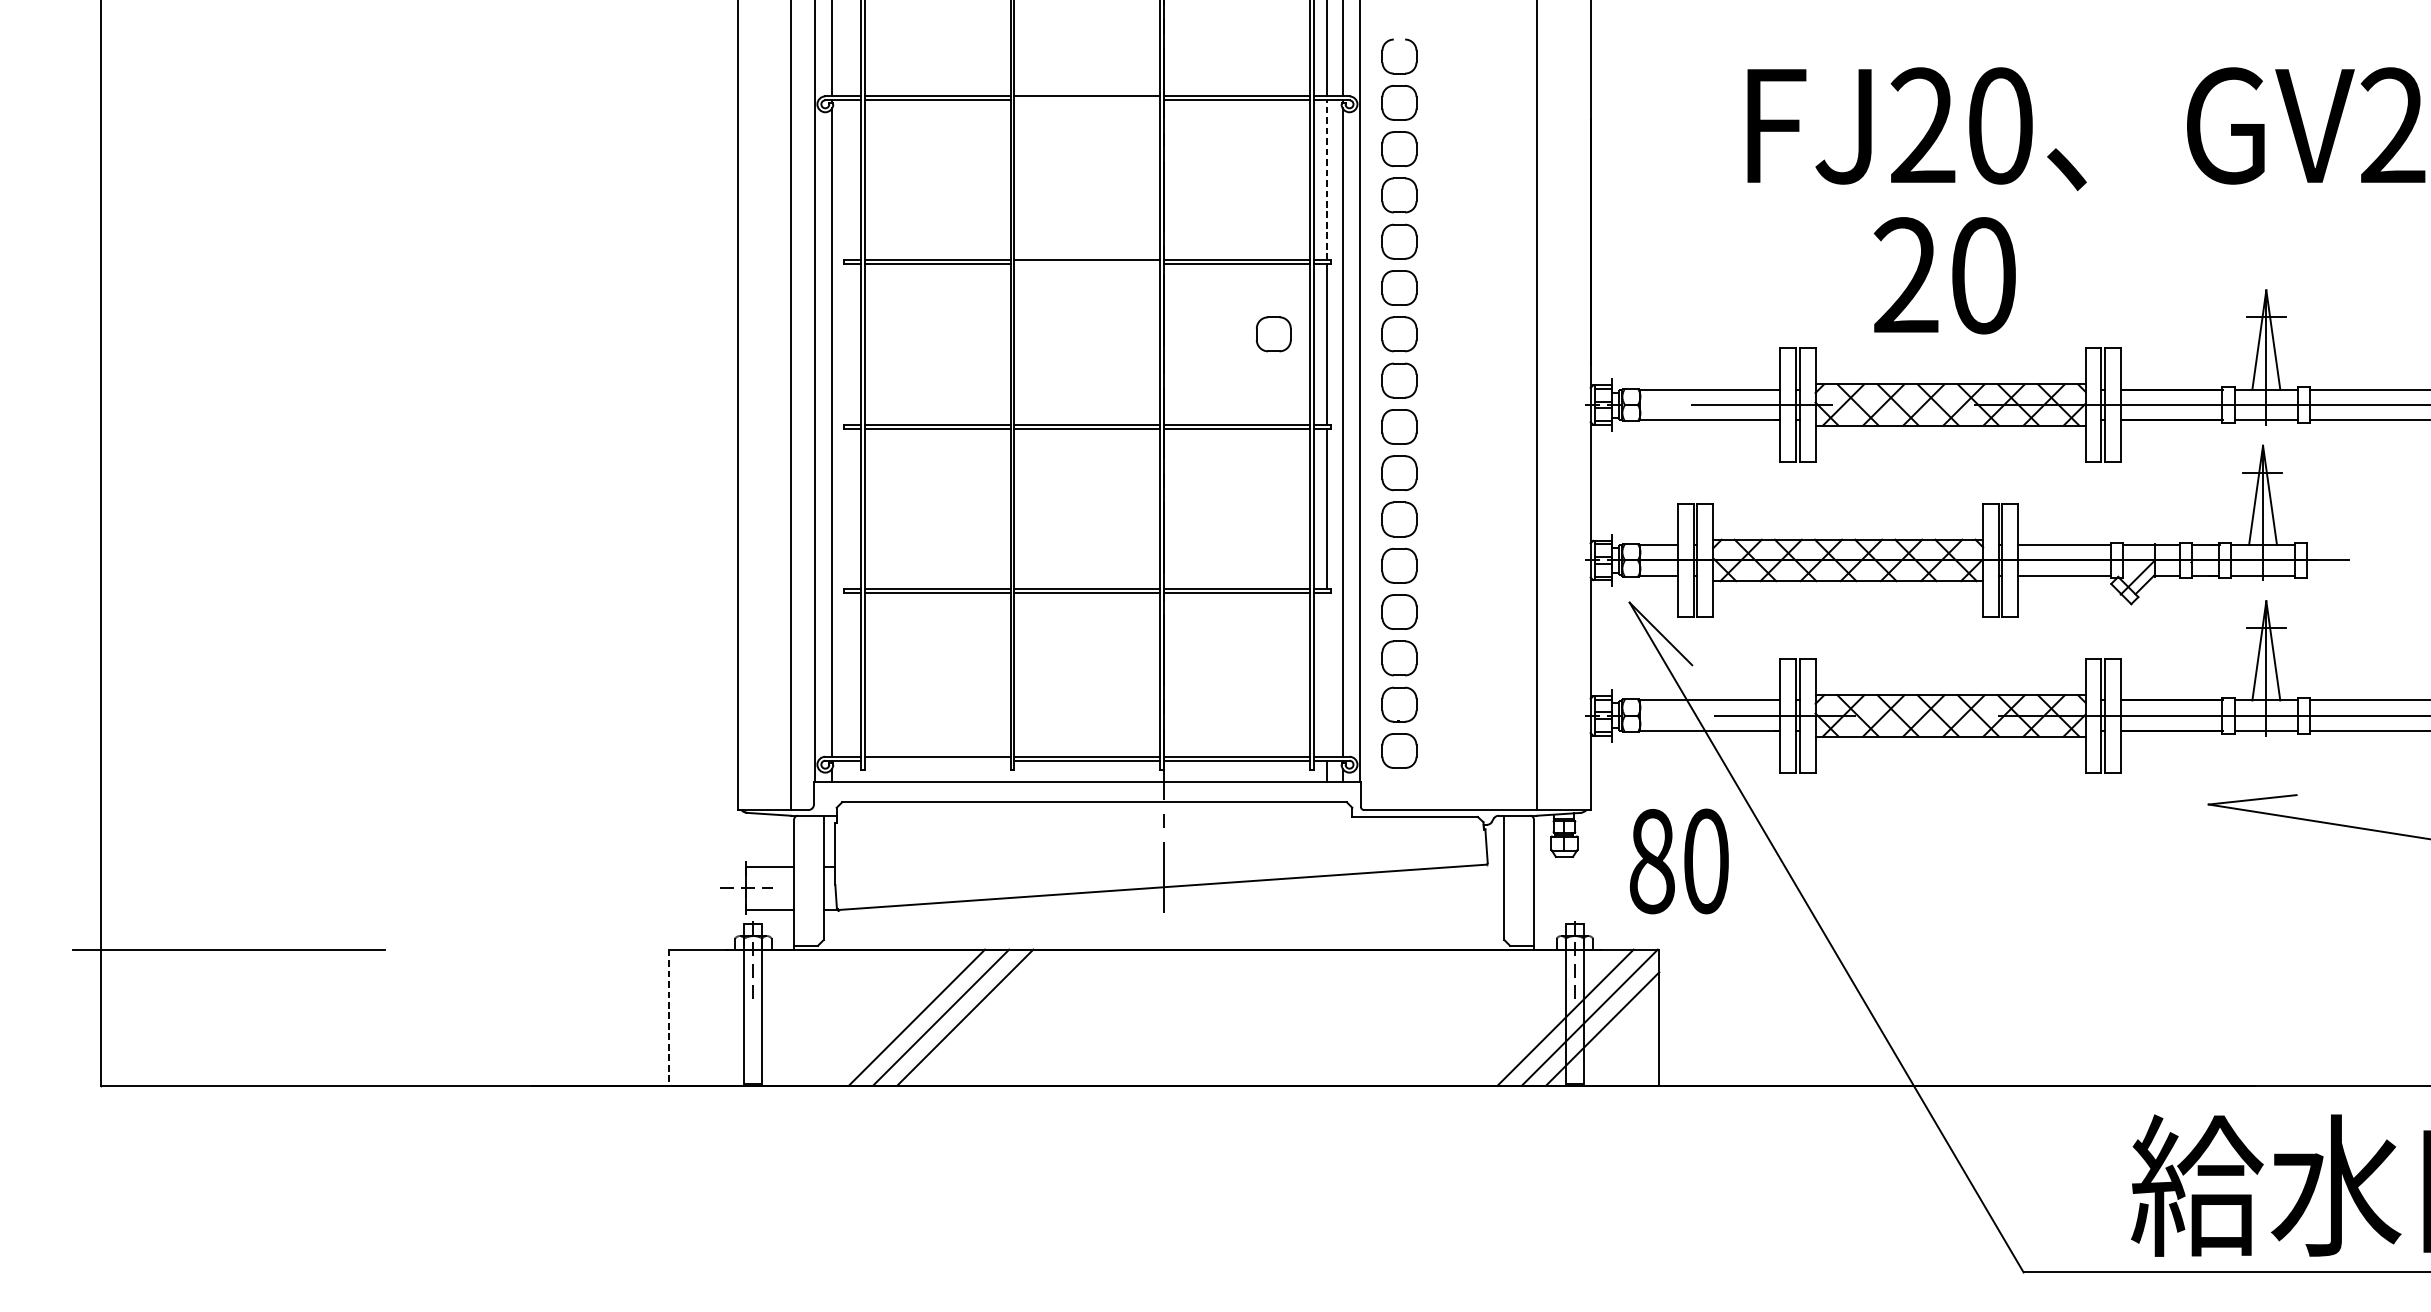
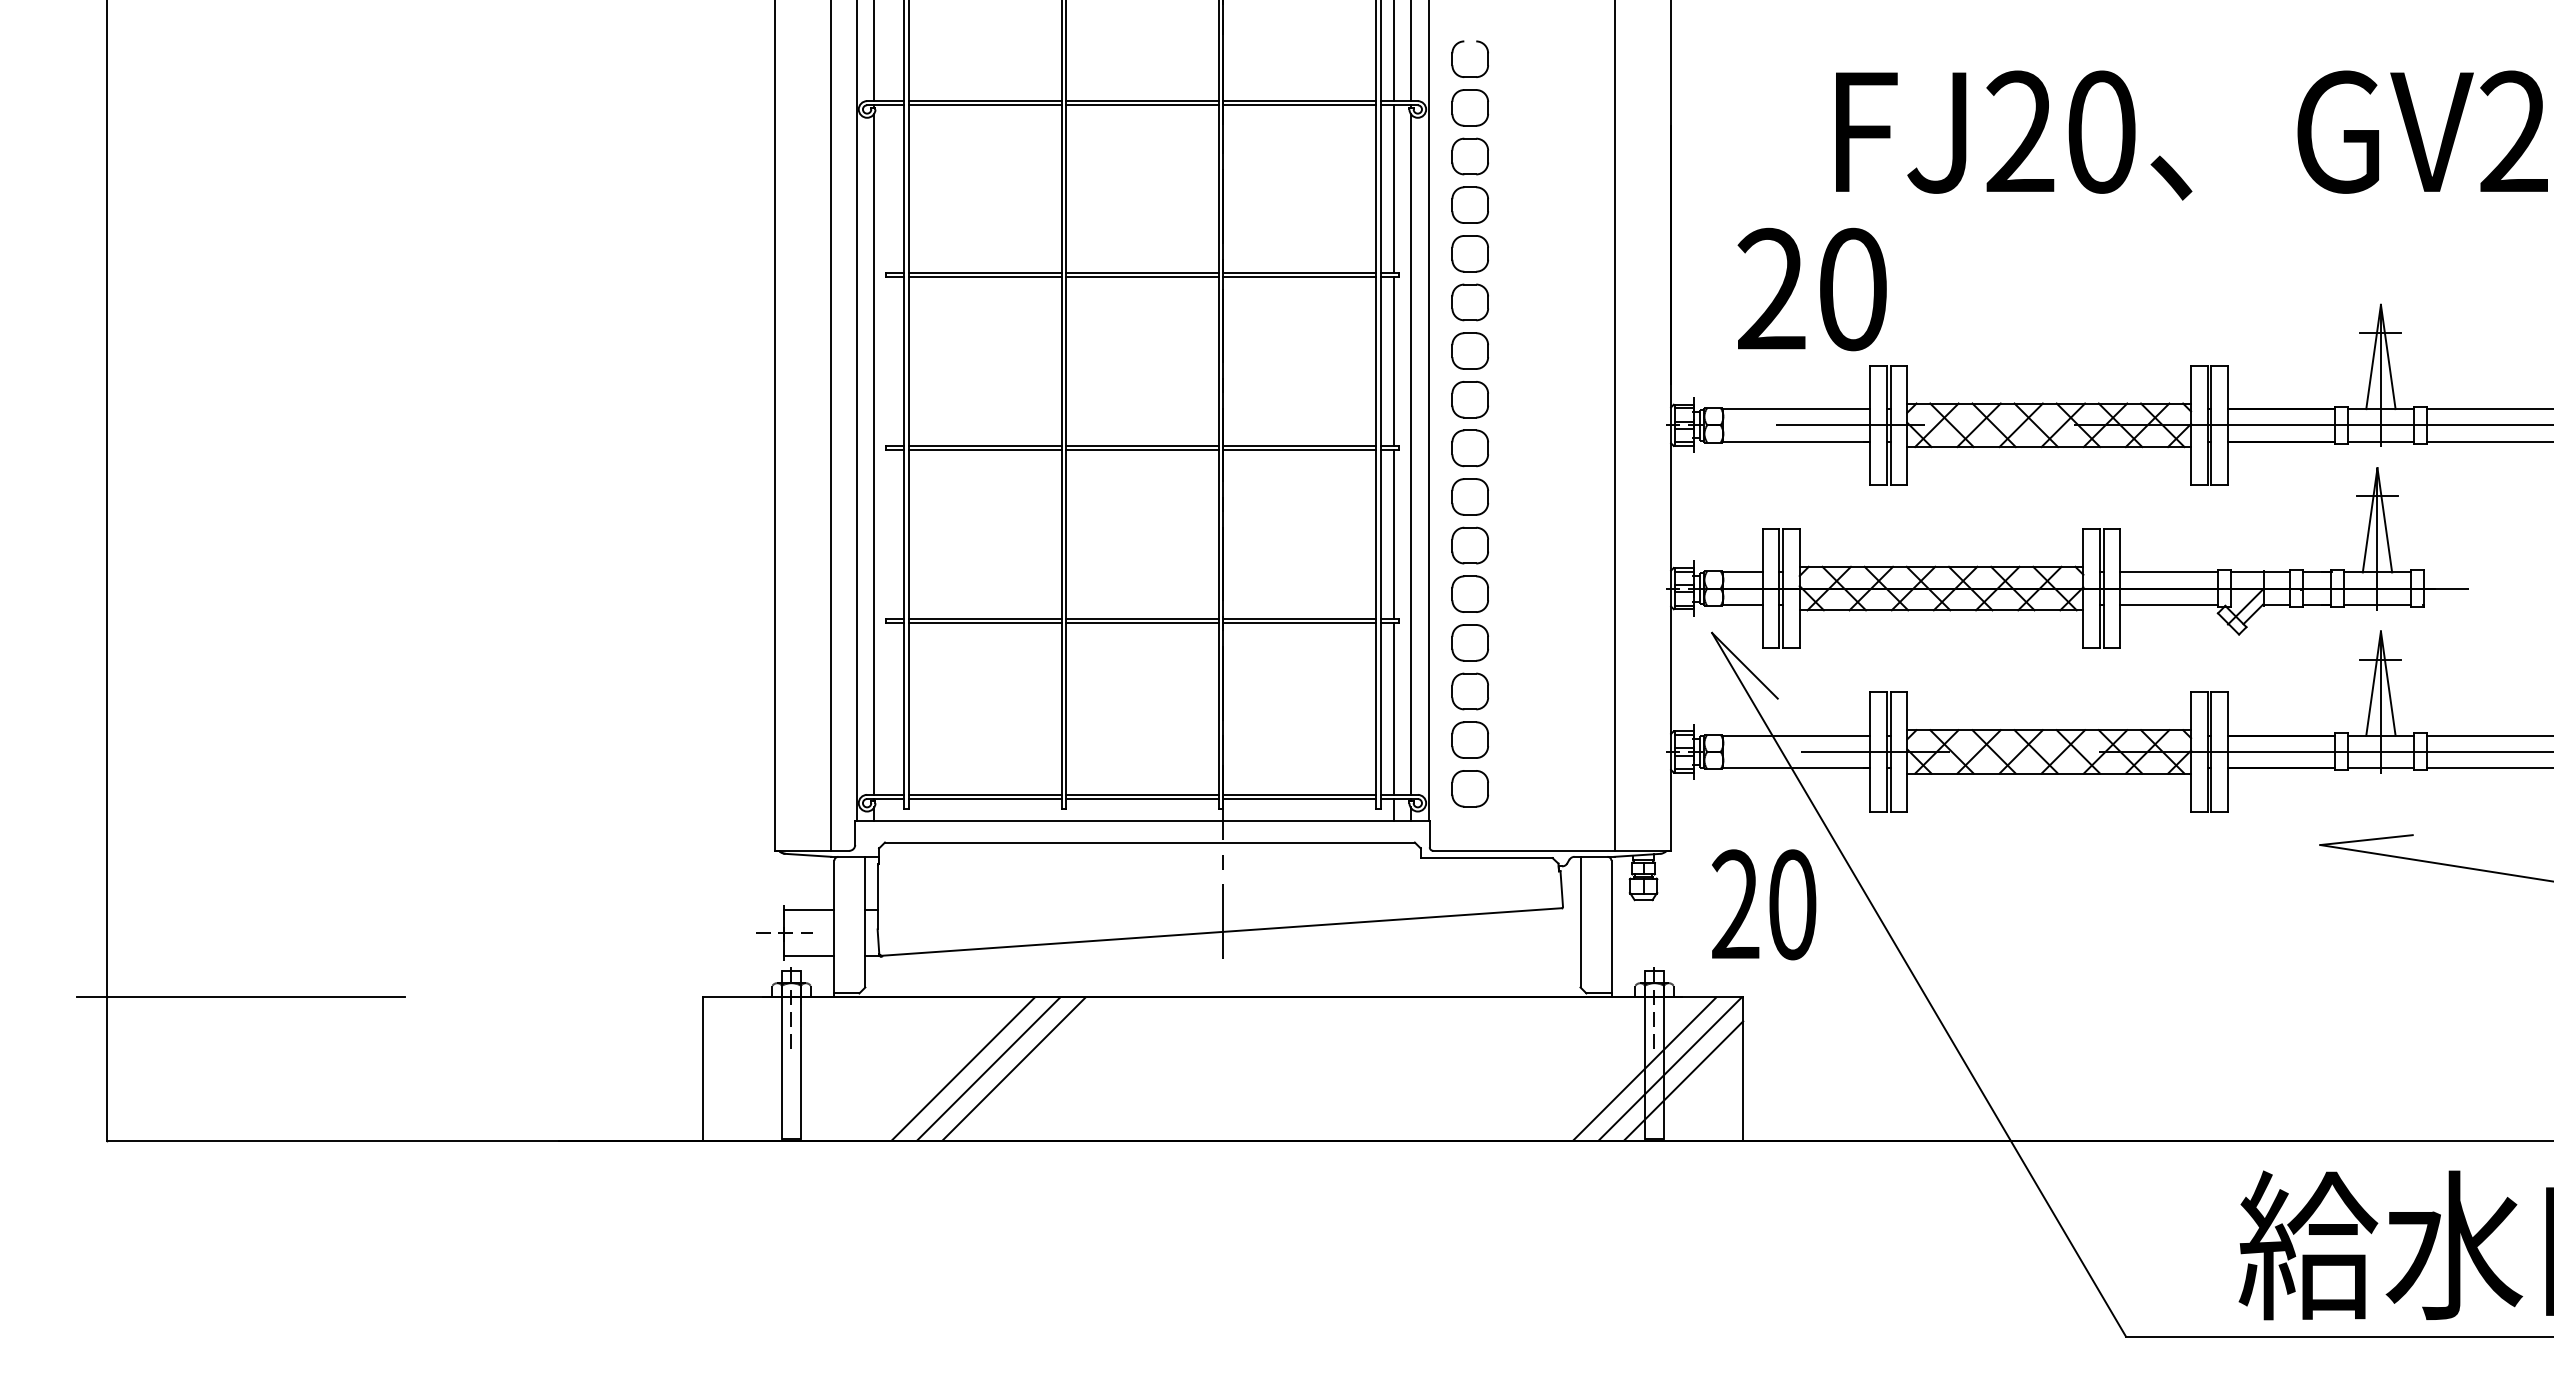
line: (1087, 100) -> (1142, 105), added
line: (1326, 180) -> (1393, 189), dashed -> solid
line: (1087, 264) -> (1142, 277), added
text: (1944, 275) -> (1811, 289), moved
part: (1273, 333) -> (1337, 350), removed
line: (1326, 674) -> (1393, 708), added
line: (937, 761) -> (984, 799), added
text: (1651, 861) -> (1735, 904), 80 -> 20
line: (668, 1018) -> (702, 1069), dashed -> solid

